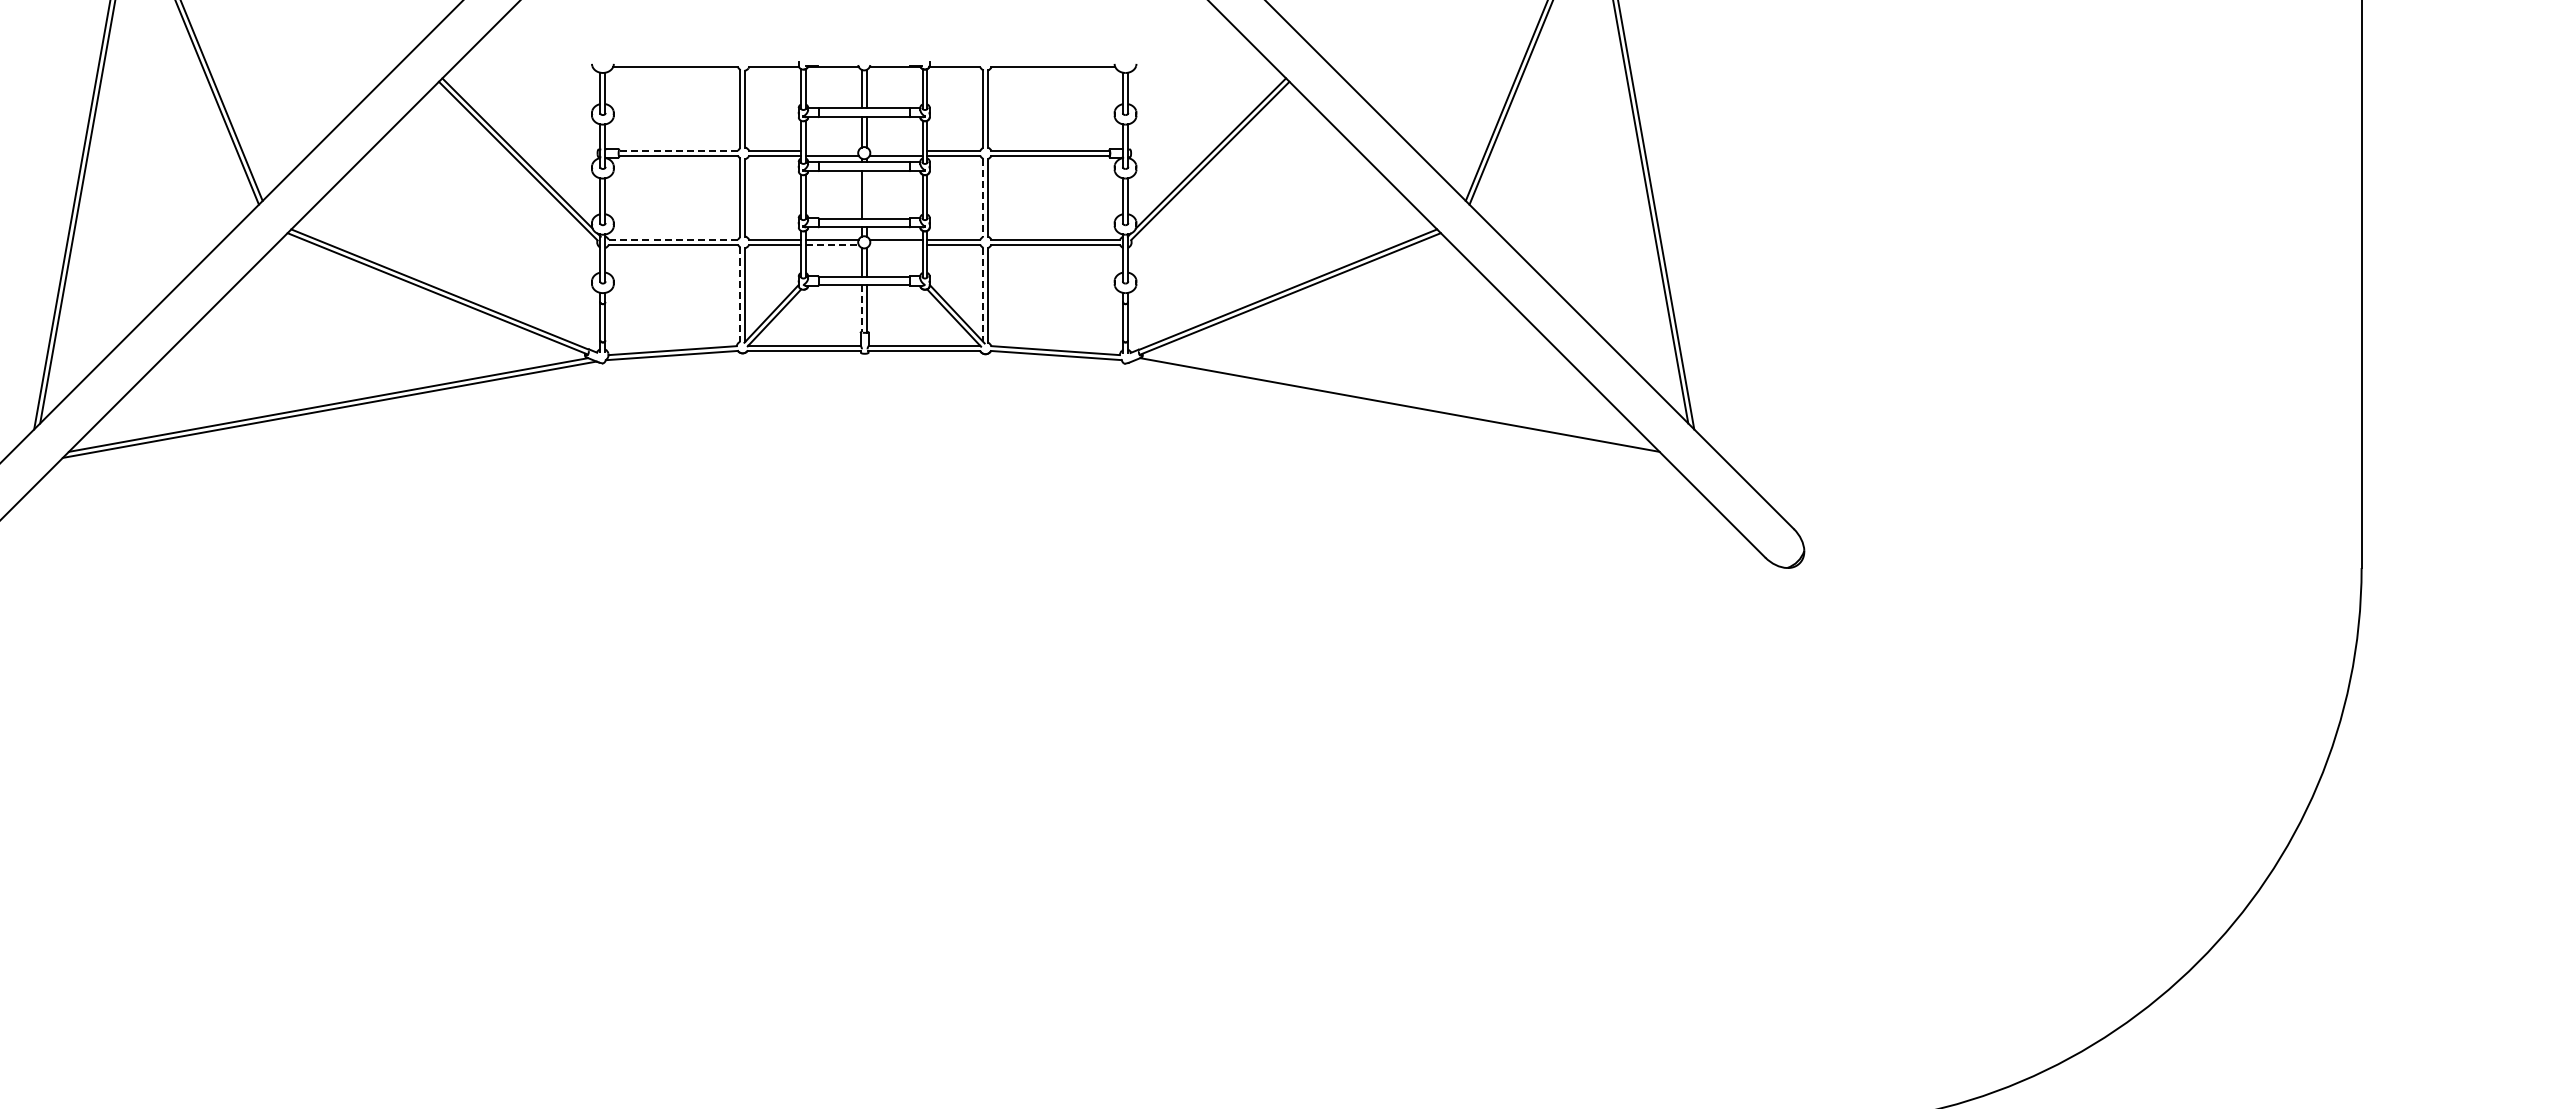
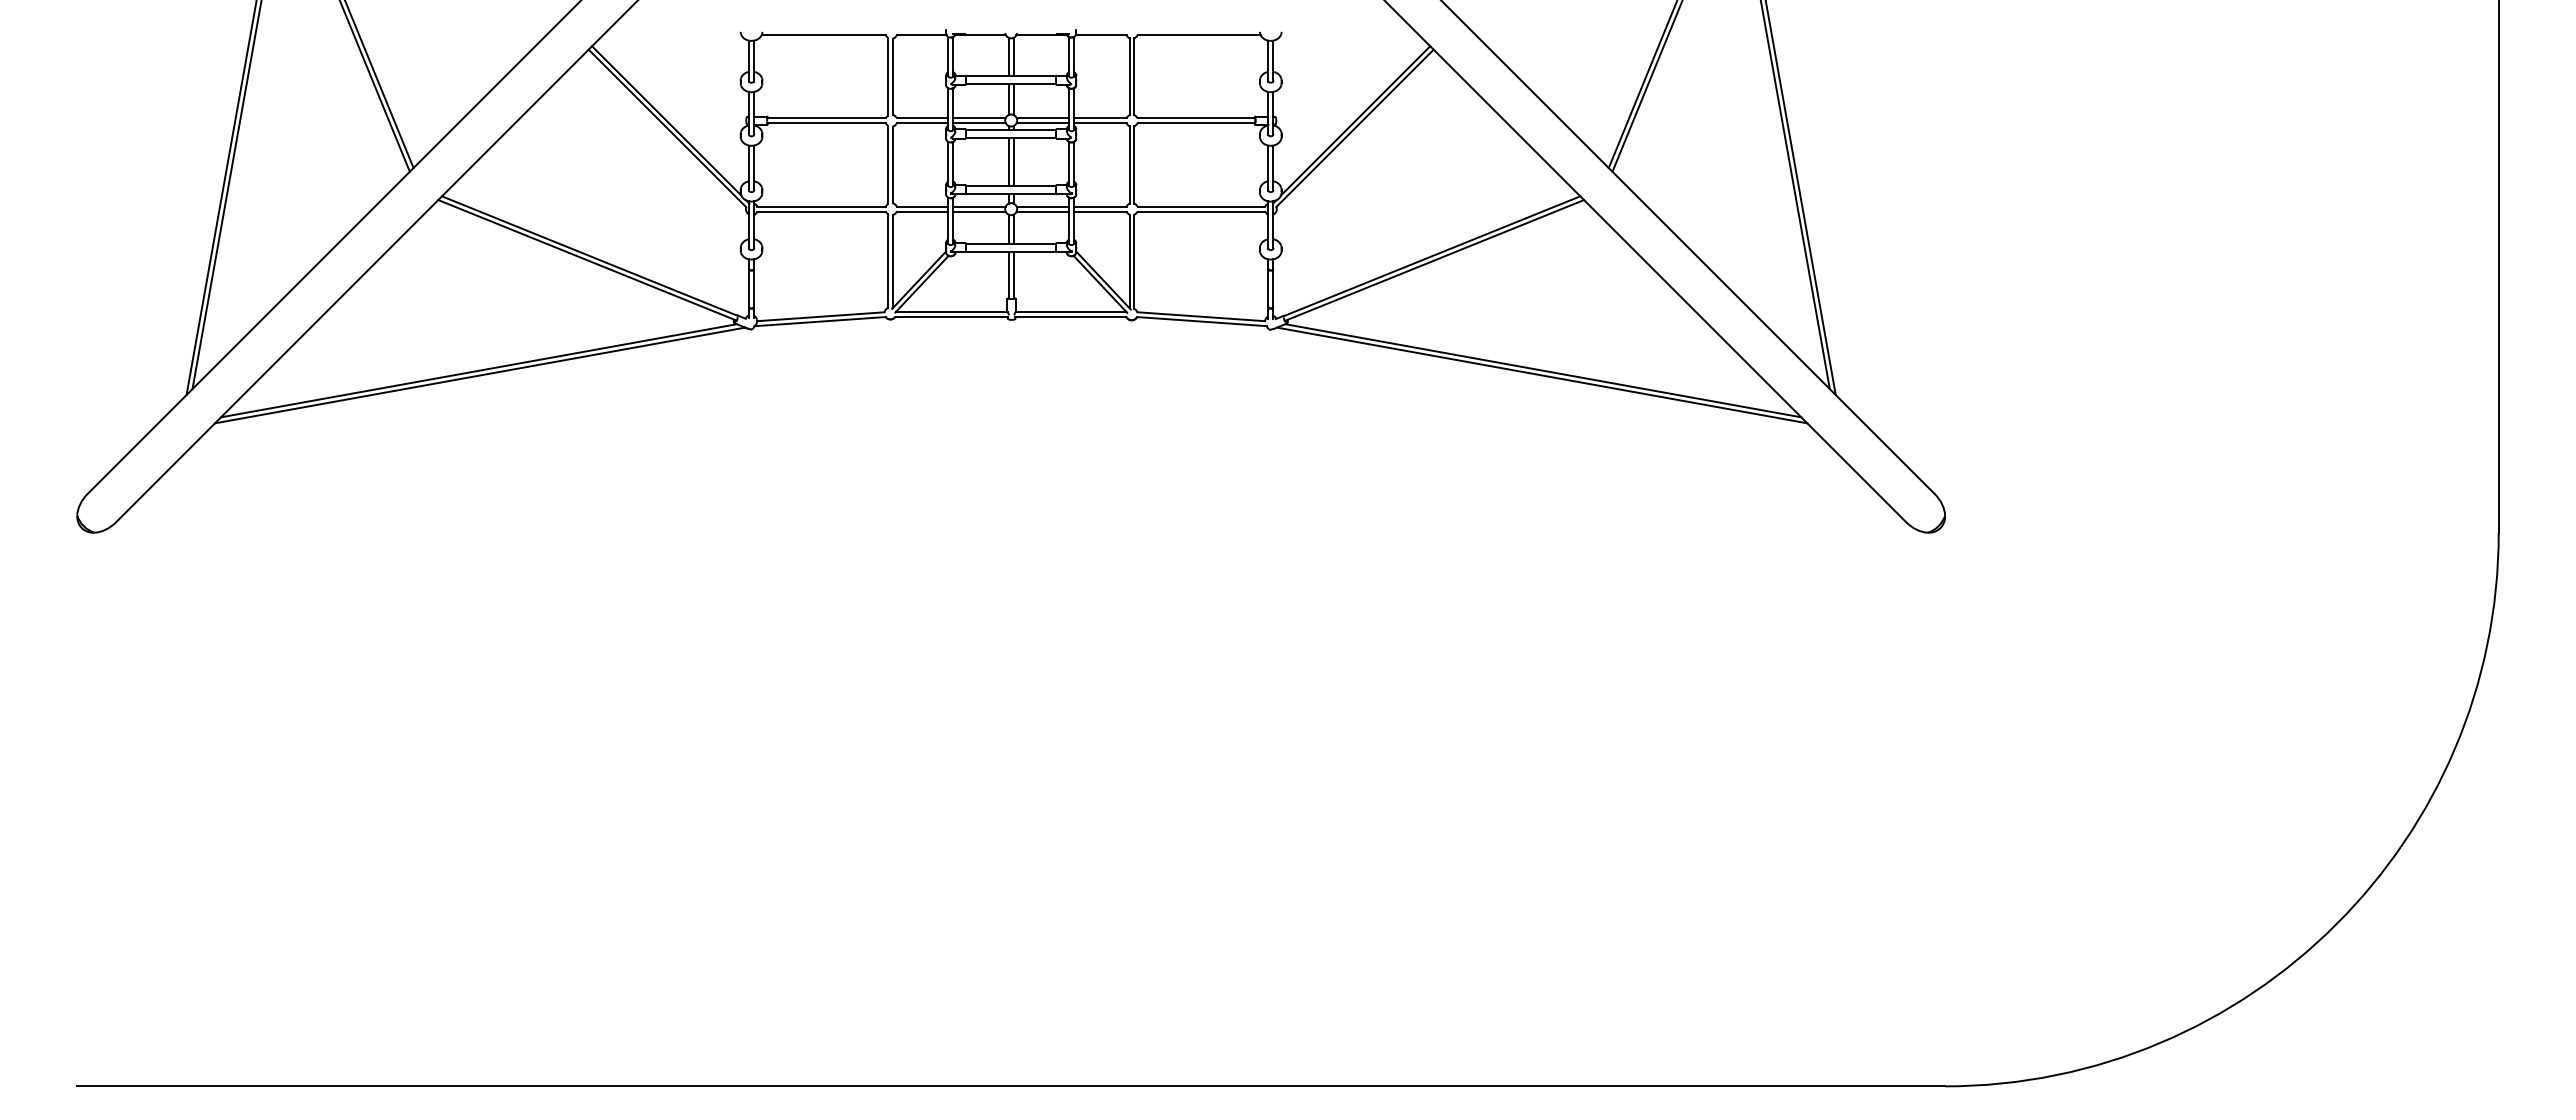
line: (678, 151) -> (826, 118), dashed -> solid
line: (832, 151) -> (979, 118), added
line: (895, 151) -> (1042, 118), added
line: (866, 194) -> (1013, 161), added
line: (983, 198) -> (1129, 165), dashed -> solid
line: (673, 239) -> (821, 206), dashed -> solid
line: (832, 244) -> (979, 211), dashed -> solid
line: (895, 244) -> (1042, 211), added
line: (740, 295) -> (888, 261), dashed -> solid
line: (983, 295) -> (1129, 261), dashed -> solid
line: (861, 309) -> (1008, 275), dashed -> solid
line: (1399, 409) -> (1542, 375), added

